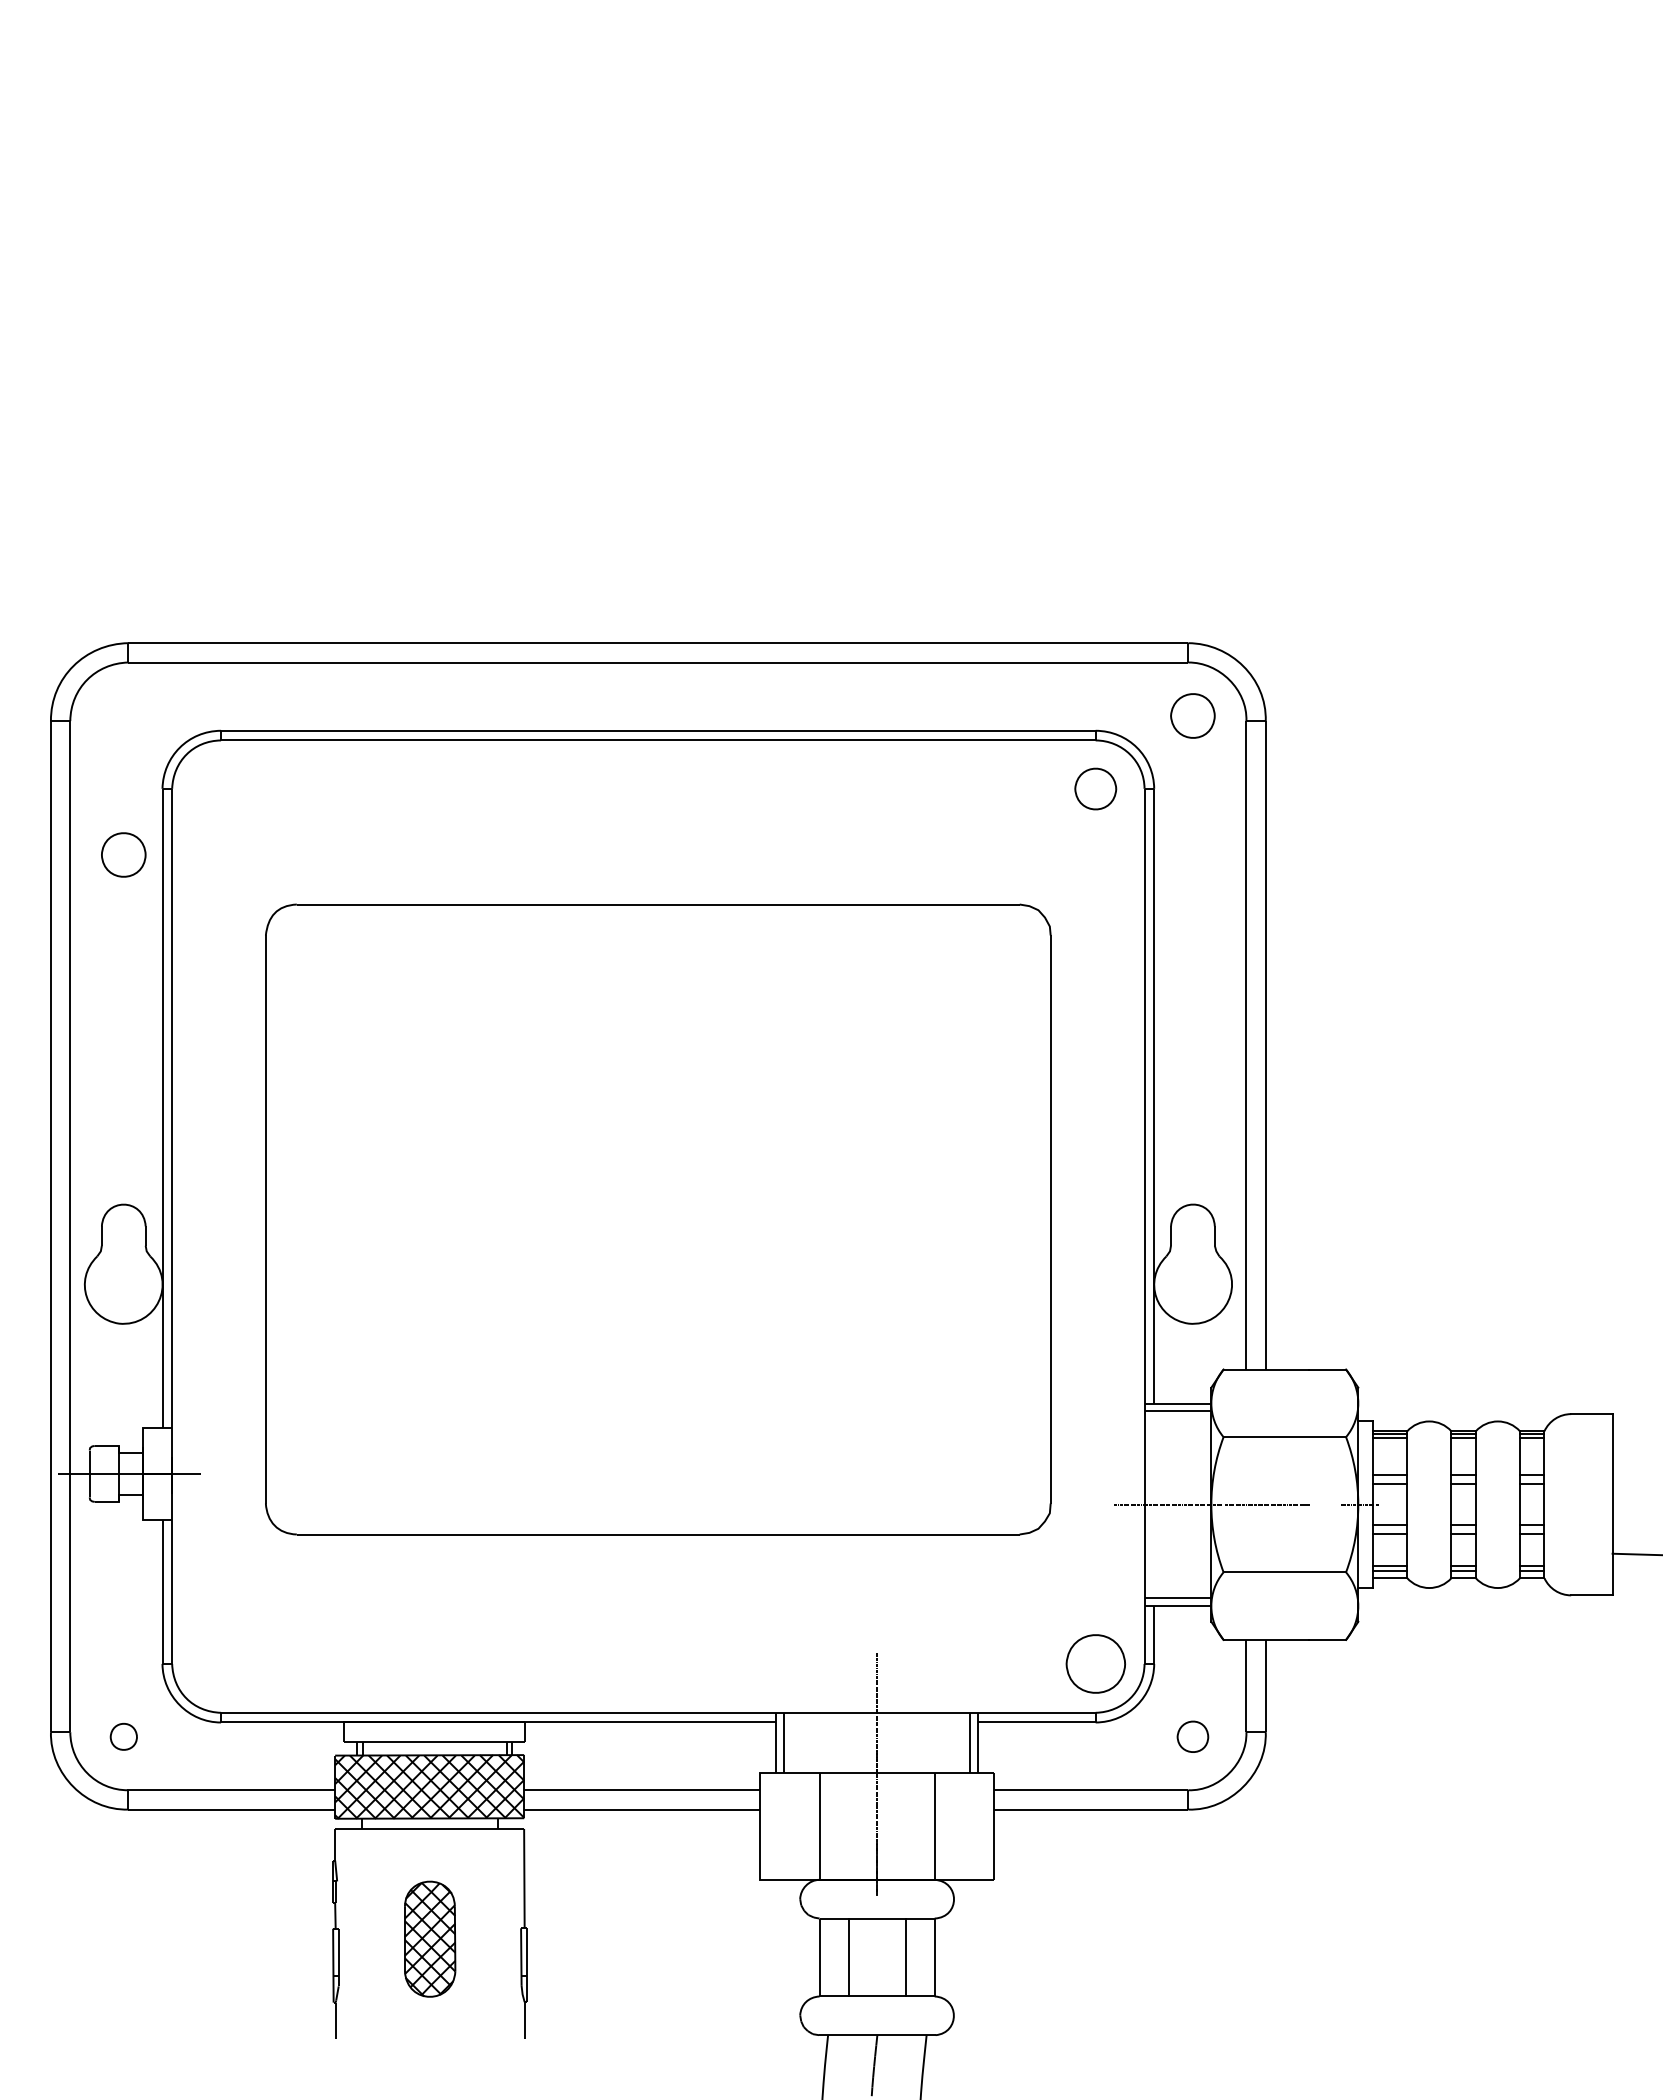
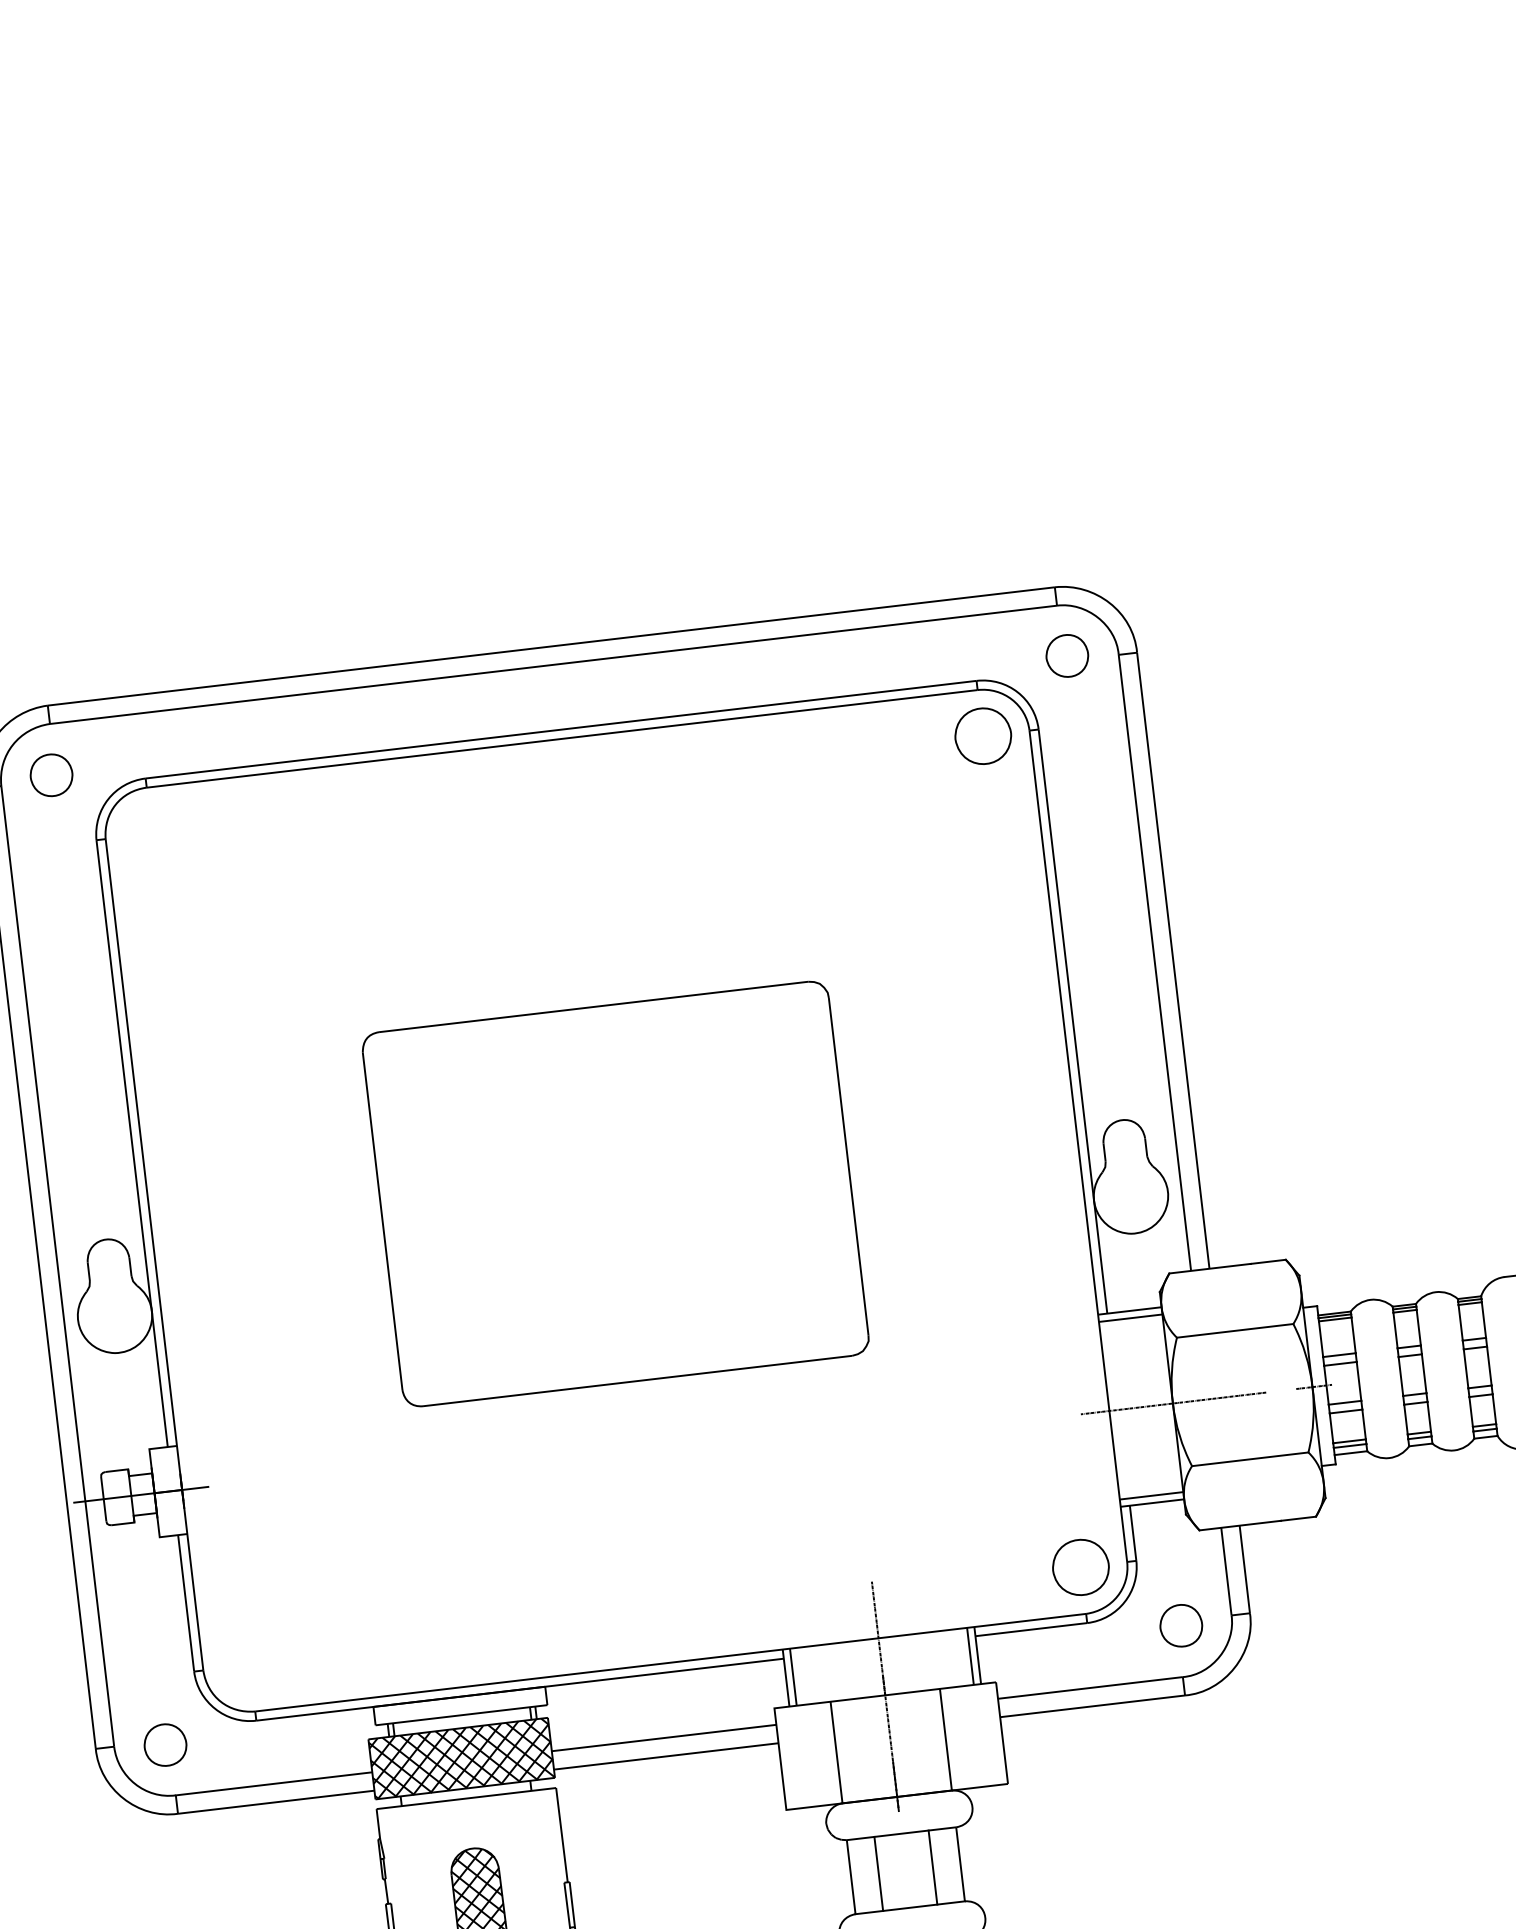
part: (1095, 788) -> (982, 735), size x1.43
part: (123, 854) -> (51, 774), moved
part: (658, 1219) -> (615, 1193), size x0.62
part: (123, 1736) -> (165, 1744), size x1.67
part: (1192, 1736) -> (1180, 1625), size x1.43

